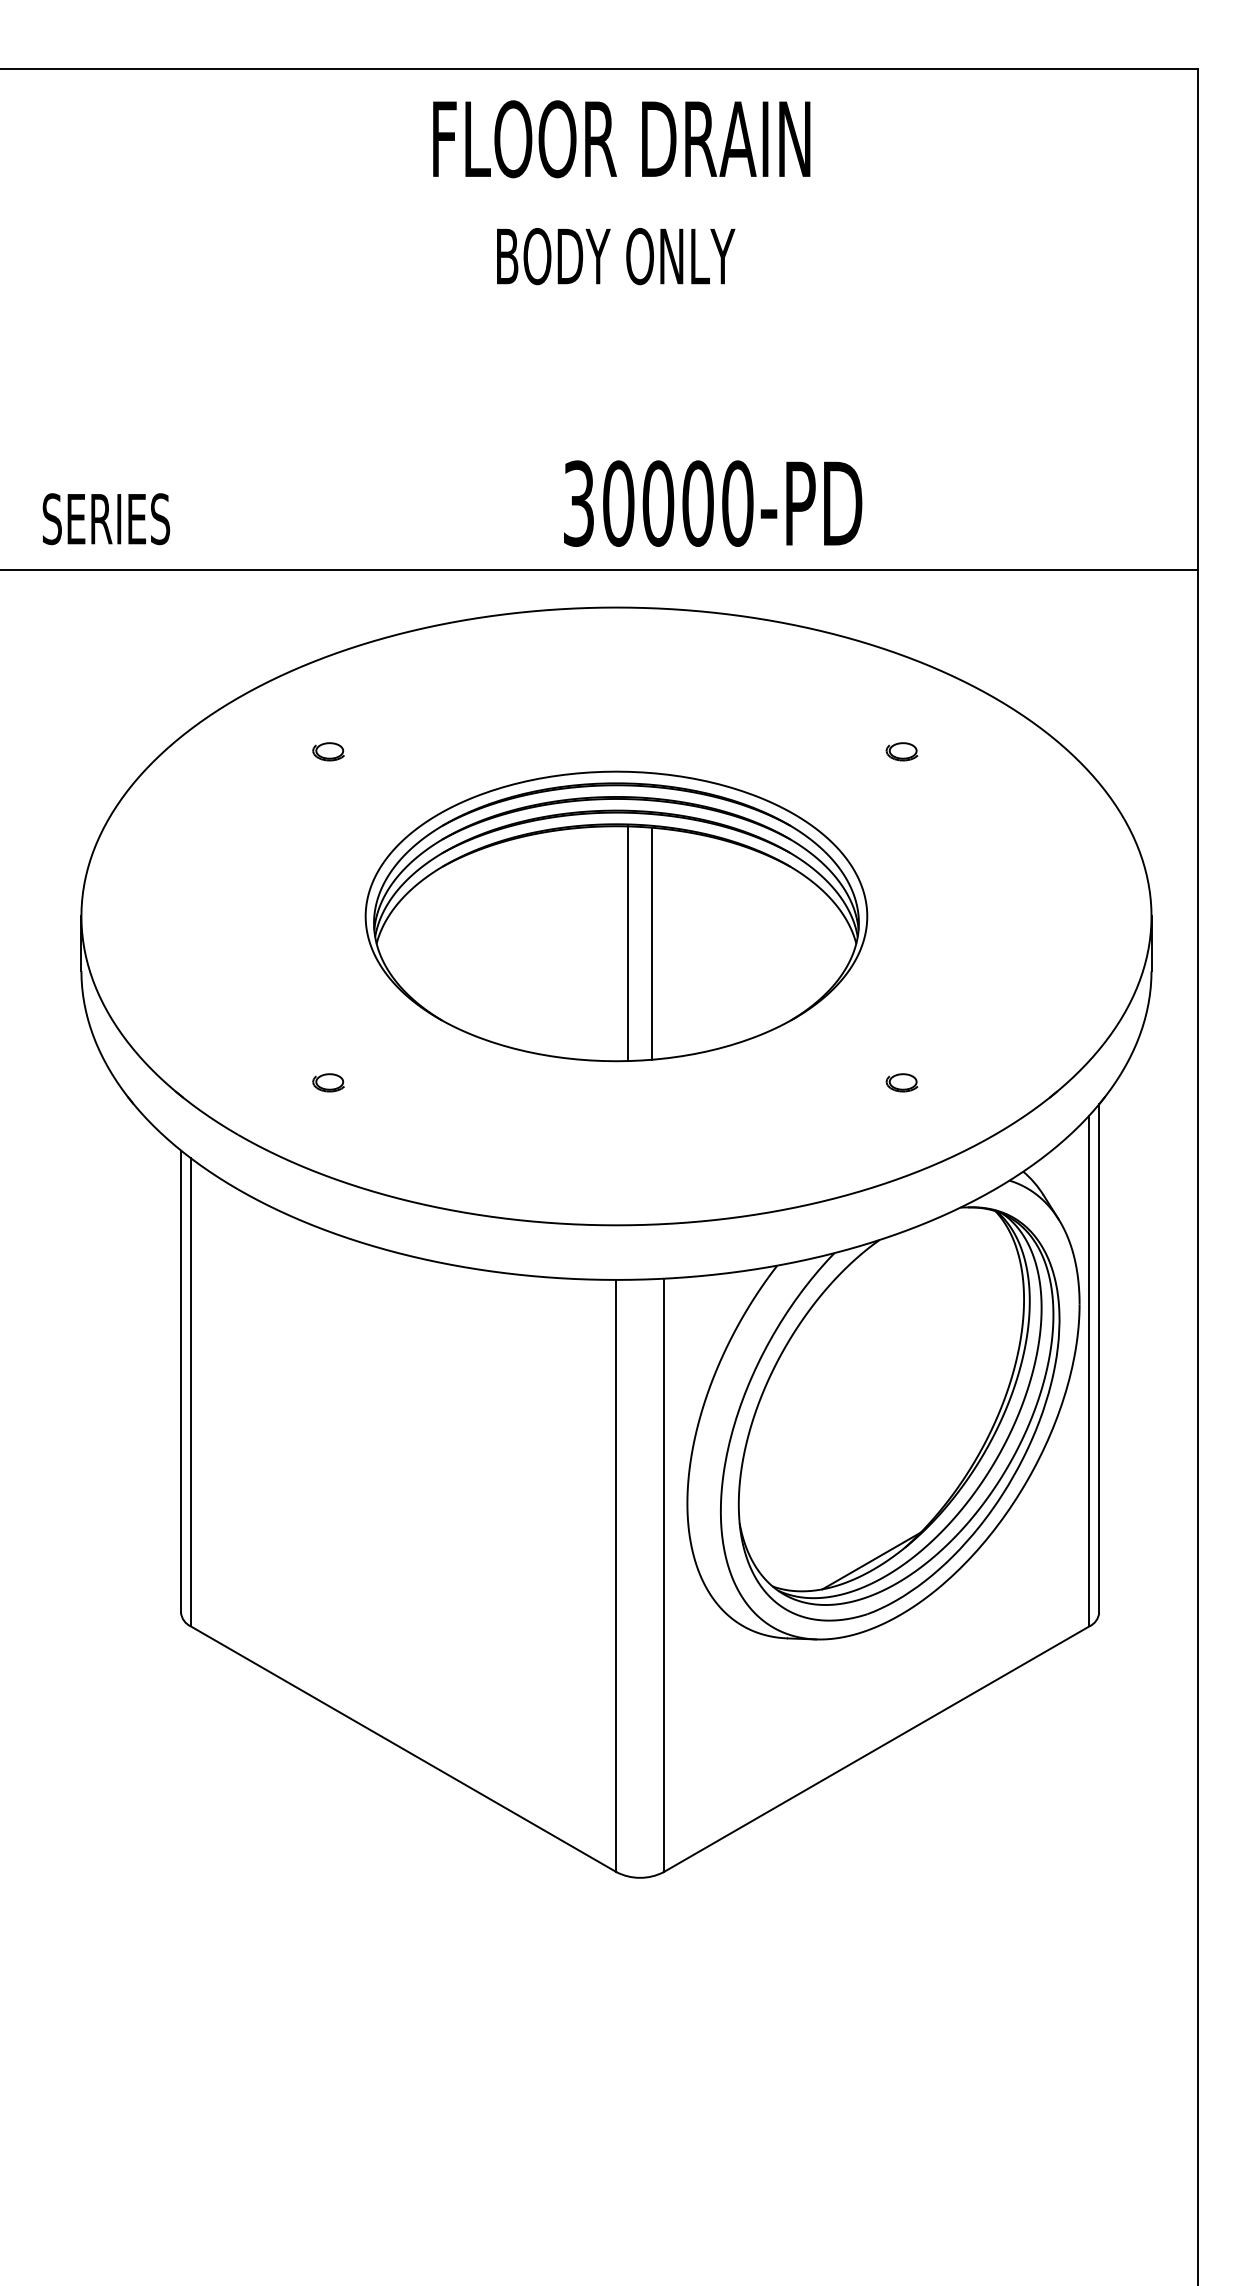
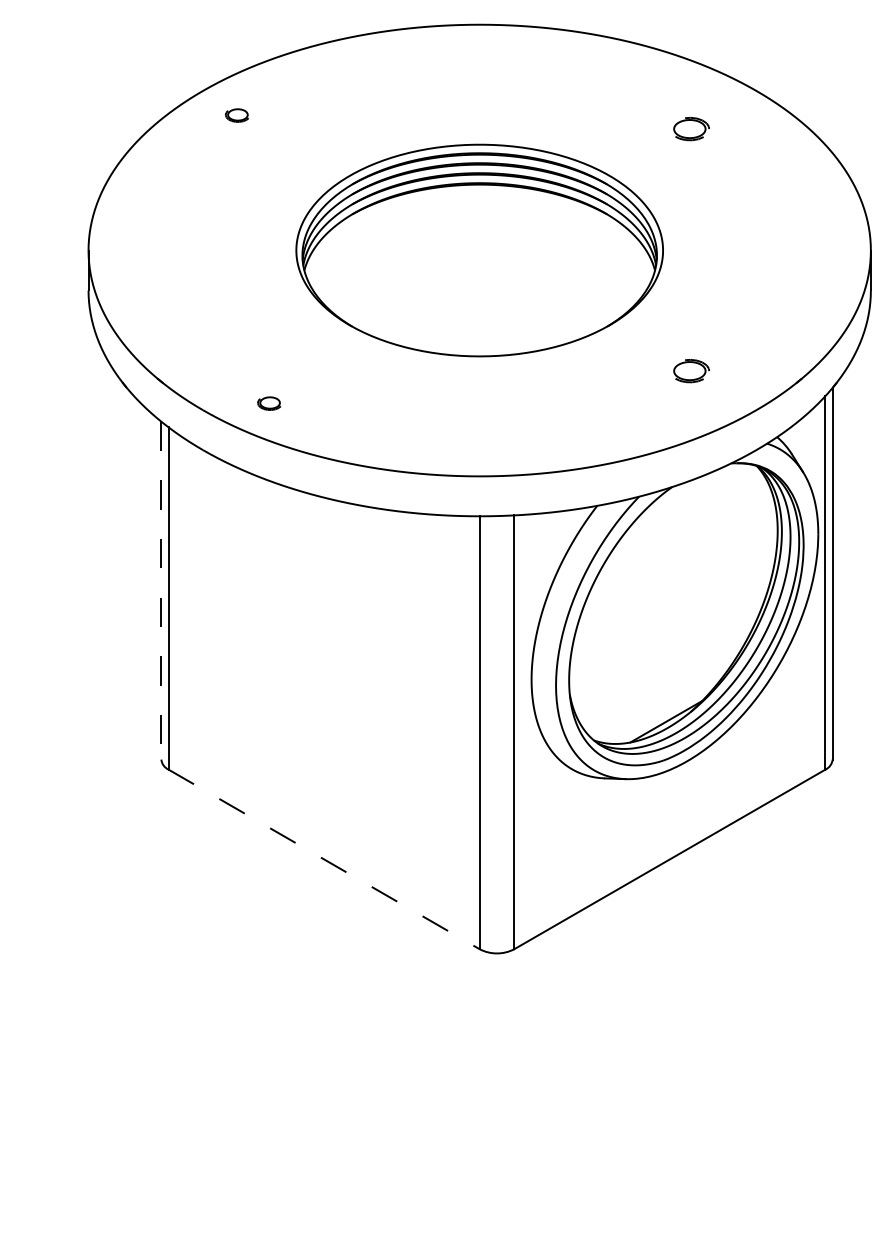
part: (328, 751) -> (237, 115), moved
part: (901, 751) -> (688, 129), size x1.6
line: (628, 943) -> (488, 270), removed
line: (651, 943) -> (505, 270), removed
part: (328, 1082) -> (269, 403), moved
part: (901, 1082) -> (688, 371), size x1.6
line: (181, 1382) -> (161, 591), solid -> dashed
line: (403, 1749) -> (324, 859), solid -> dashed

